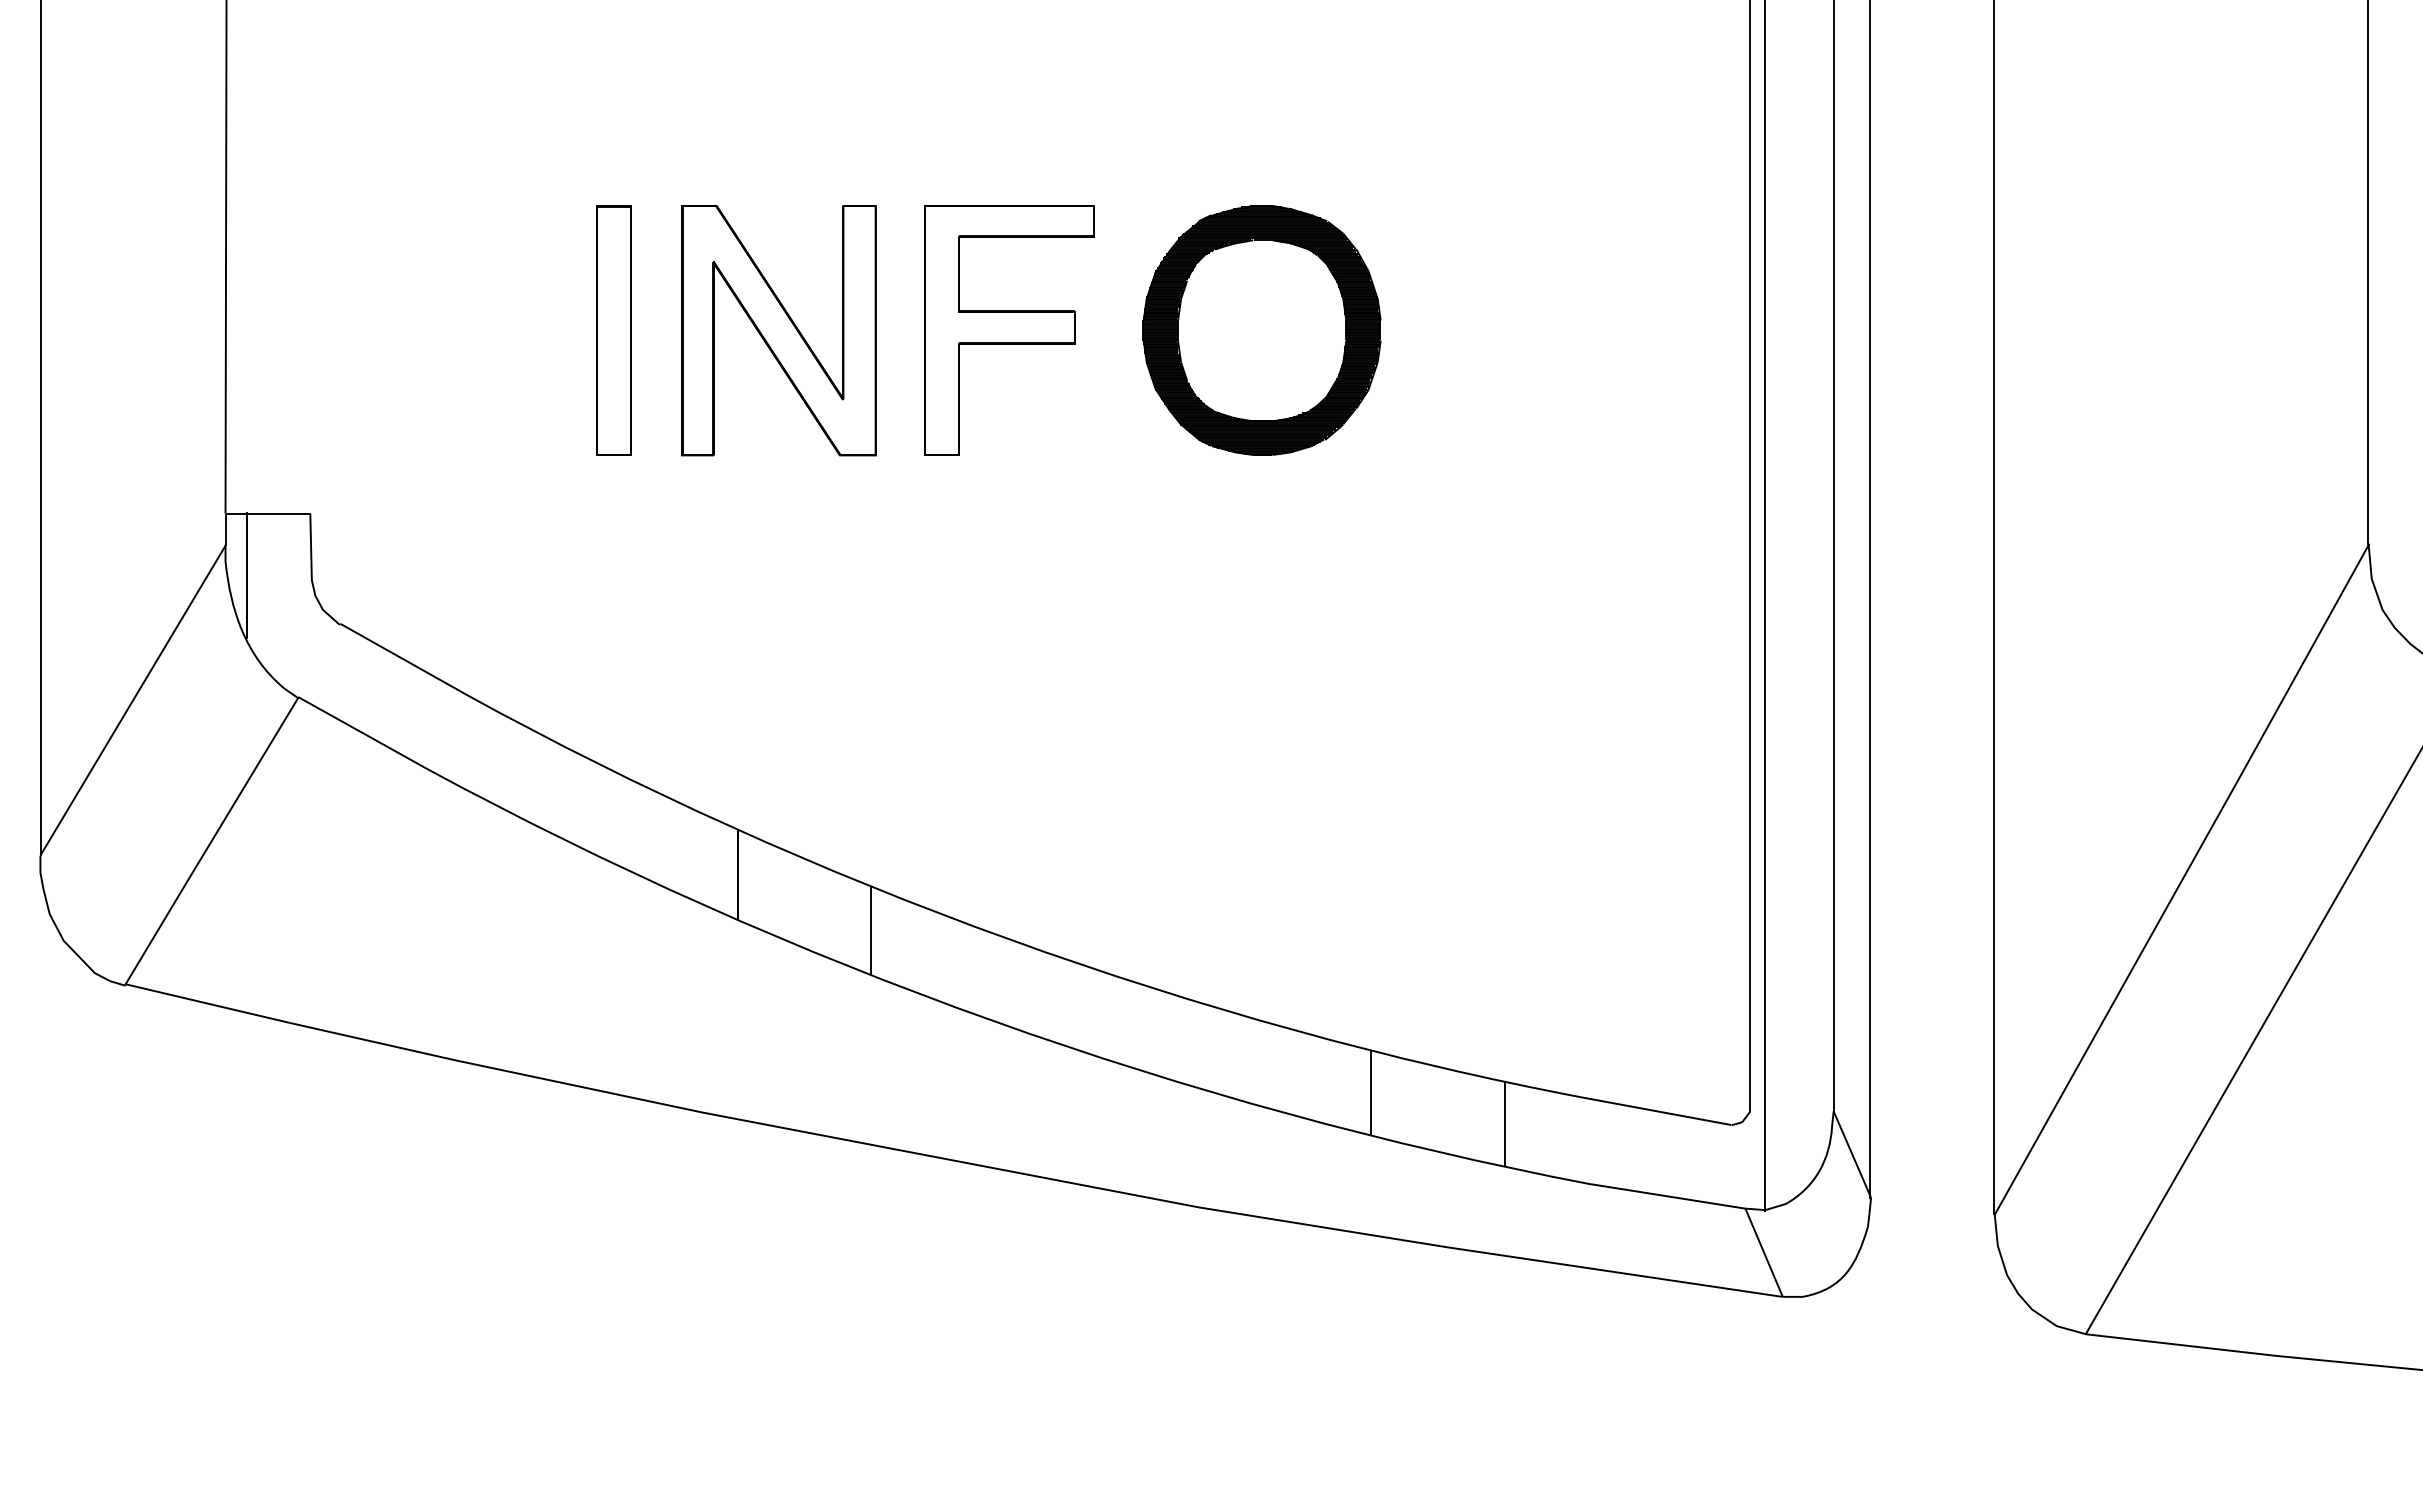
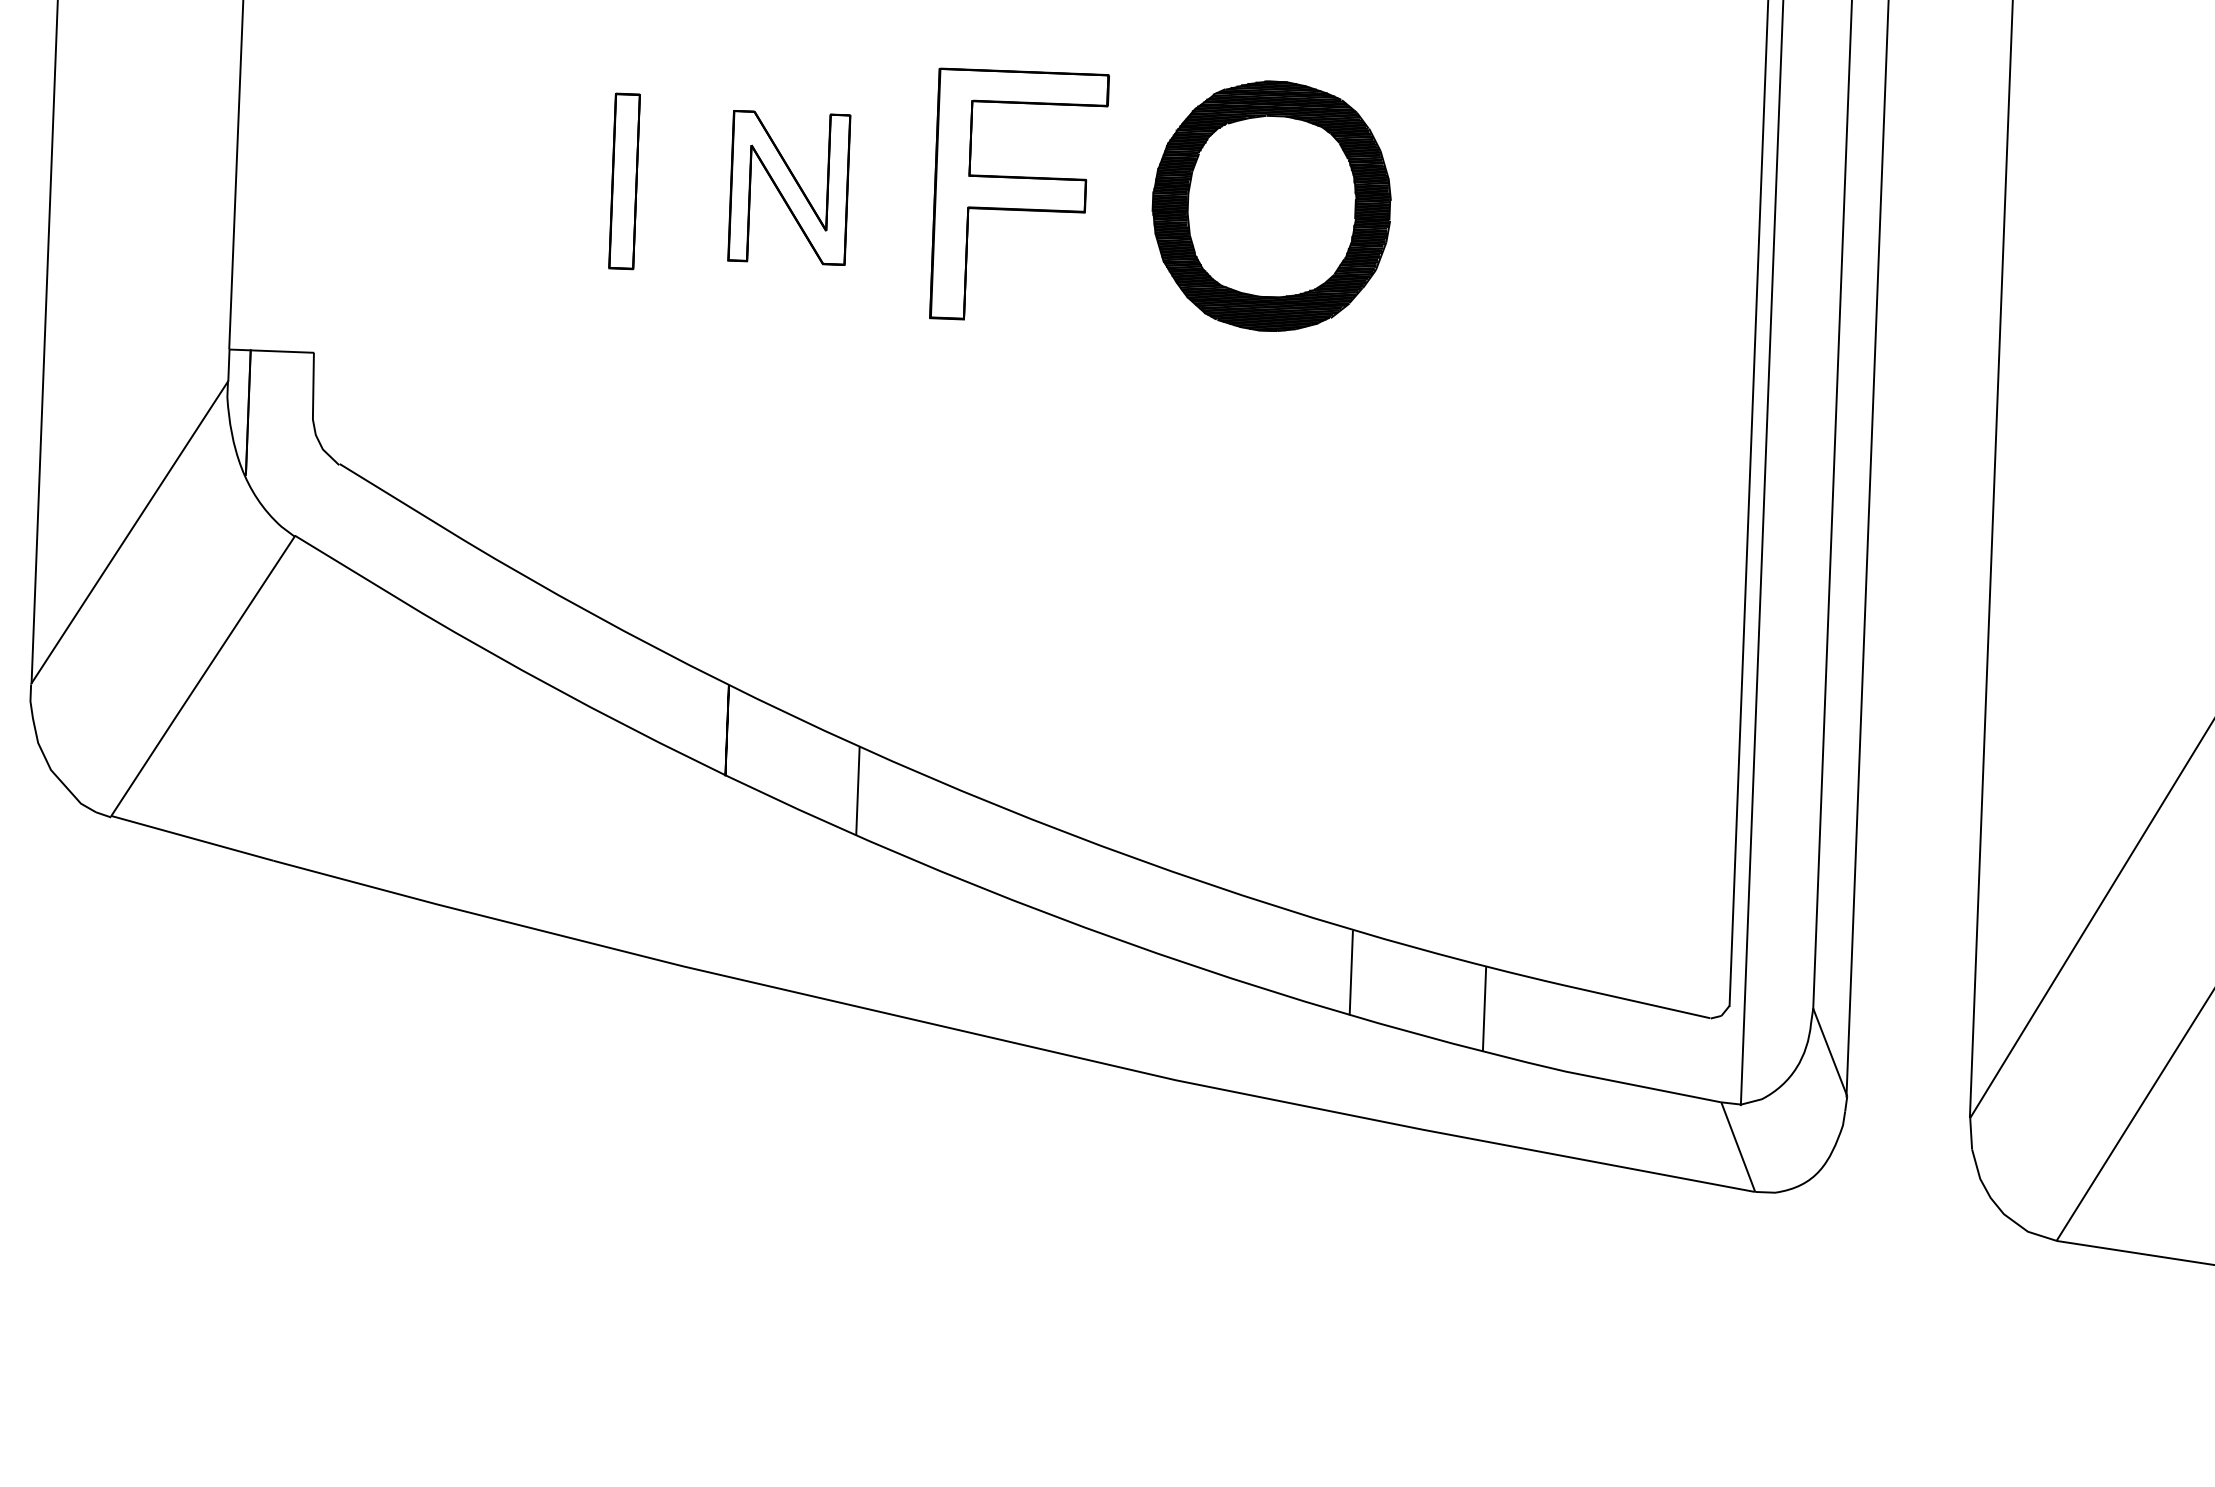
part: (613, 330) -> (623, 181), size x0.7
part: (778, 330) -> (788, 187), size x0.6

